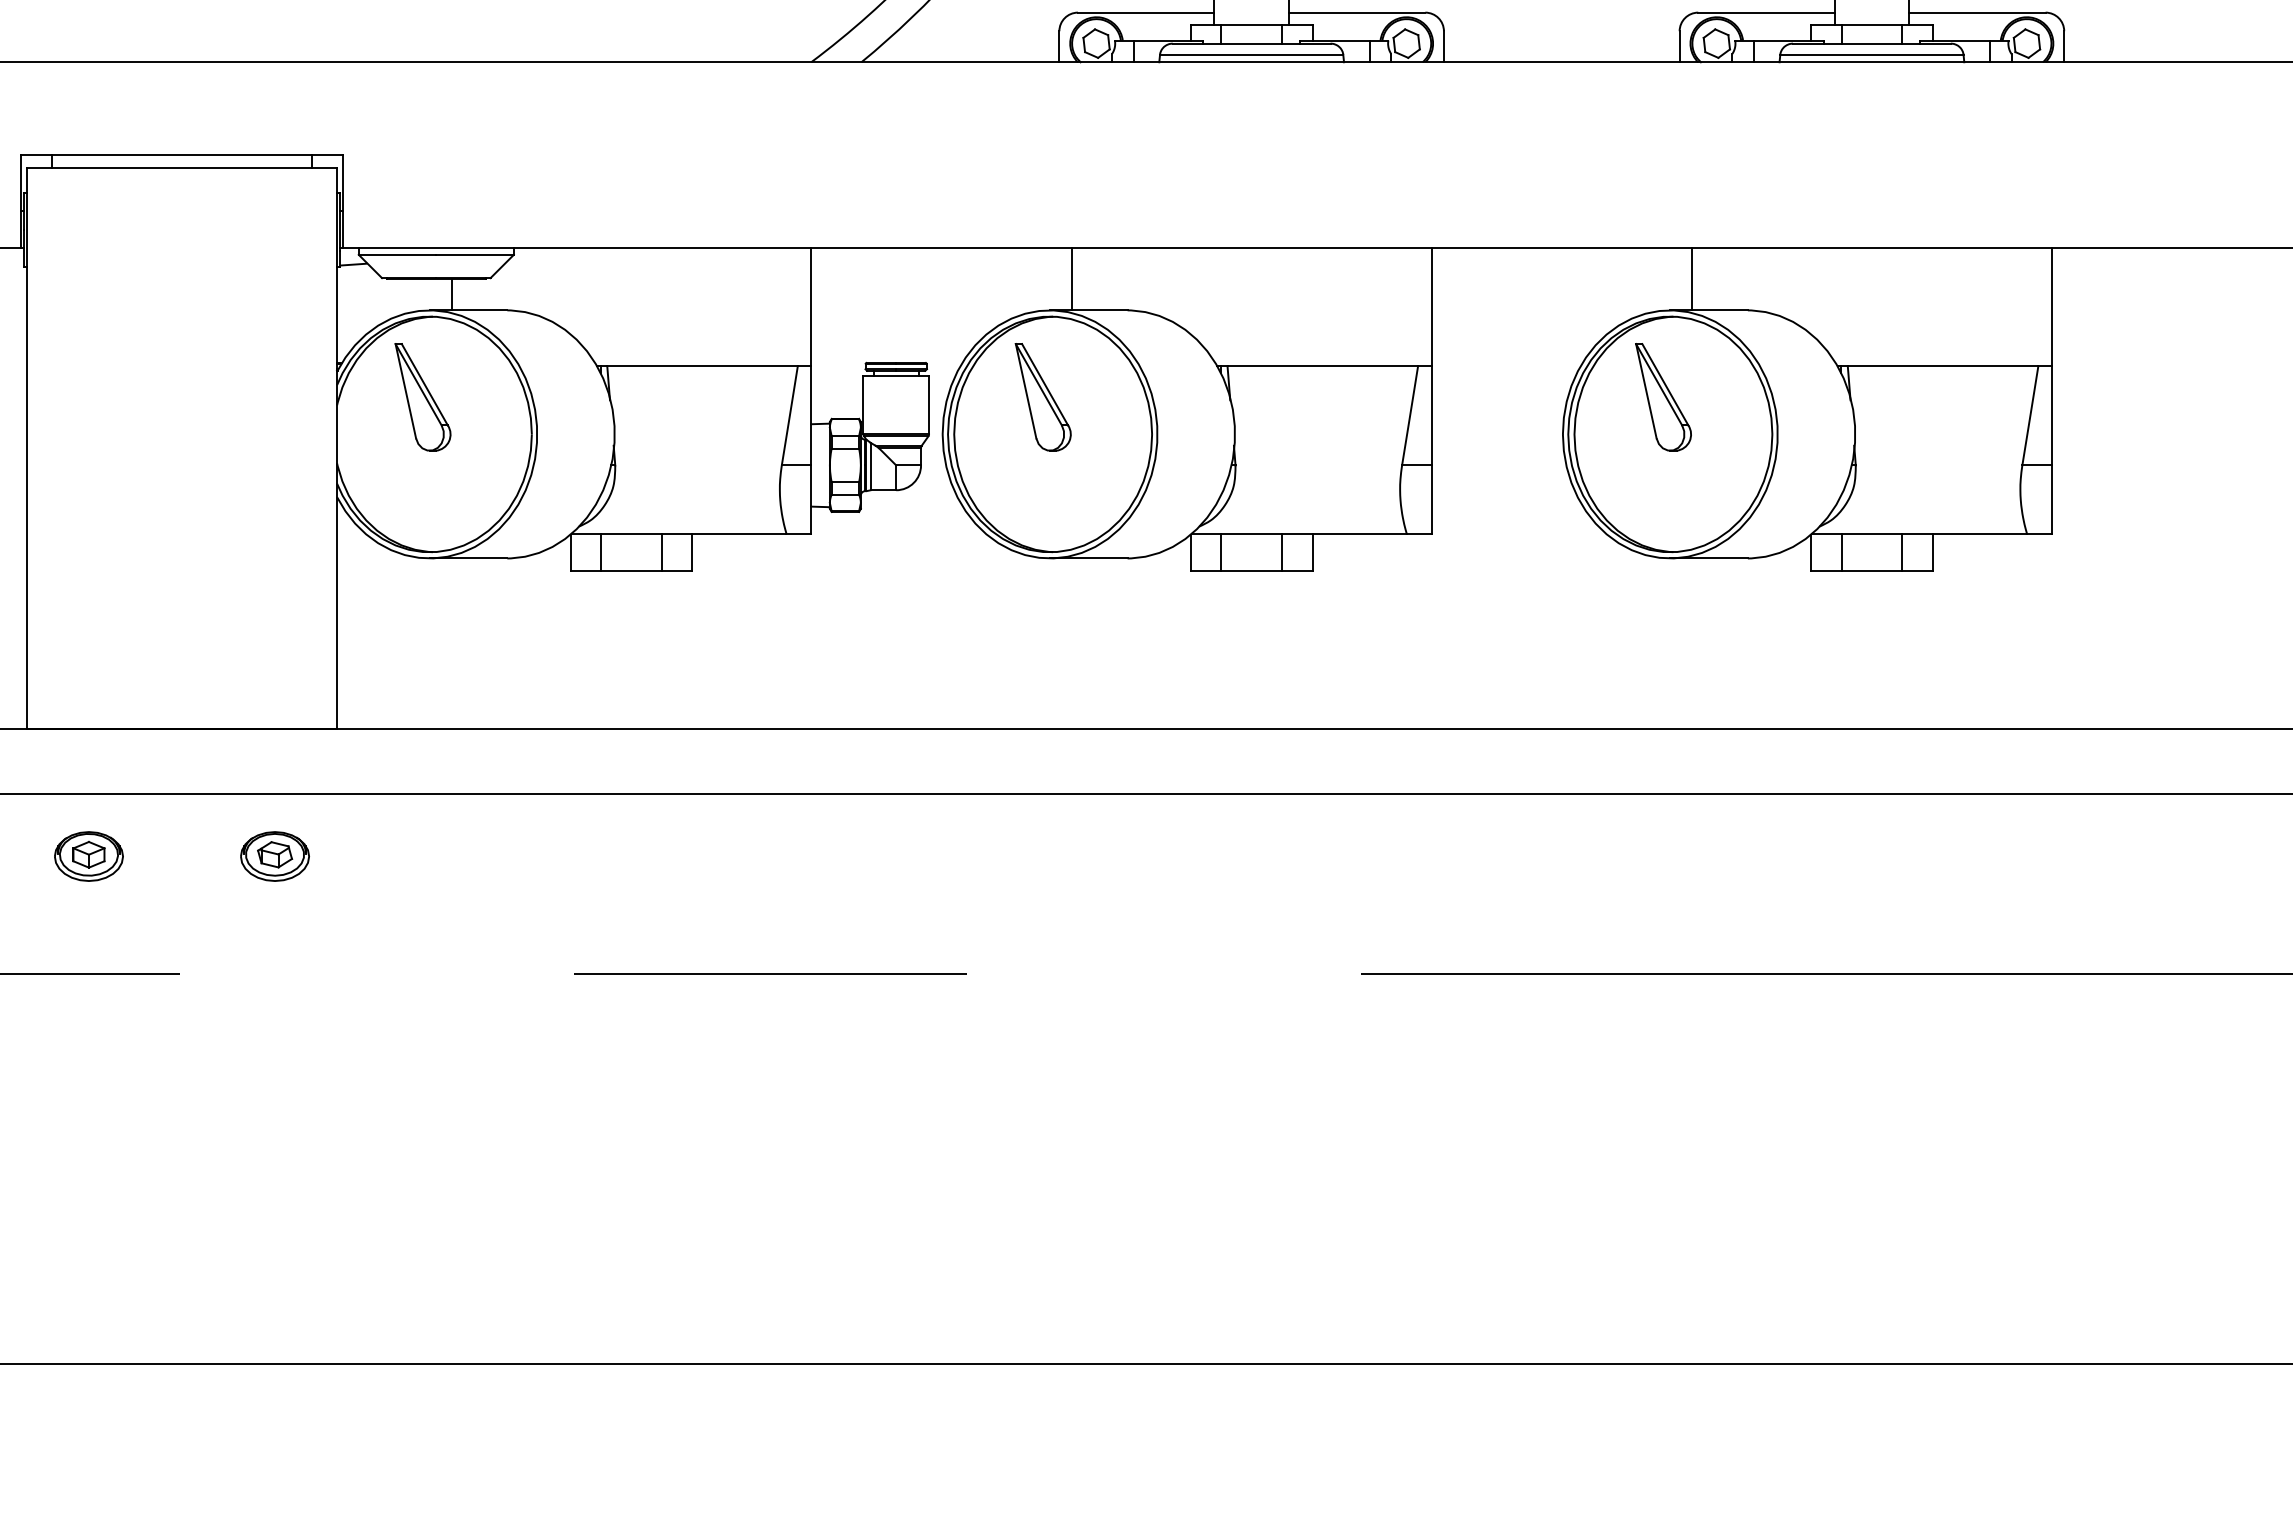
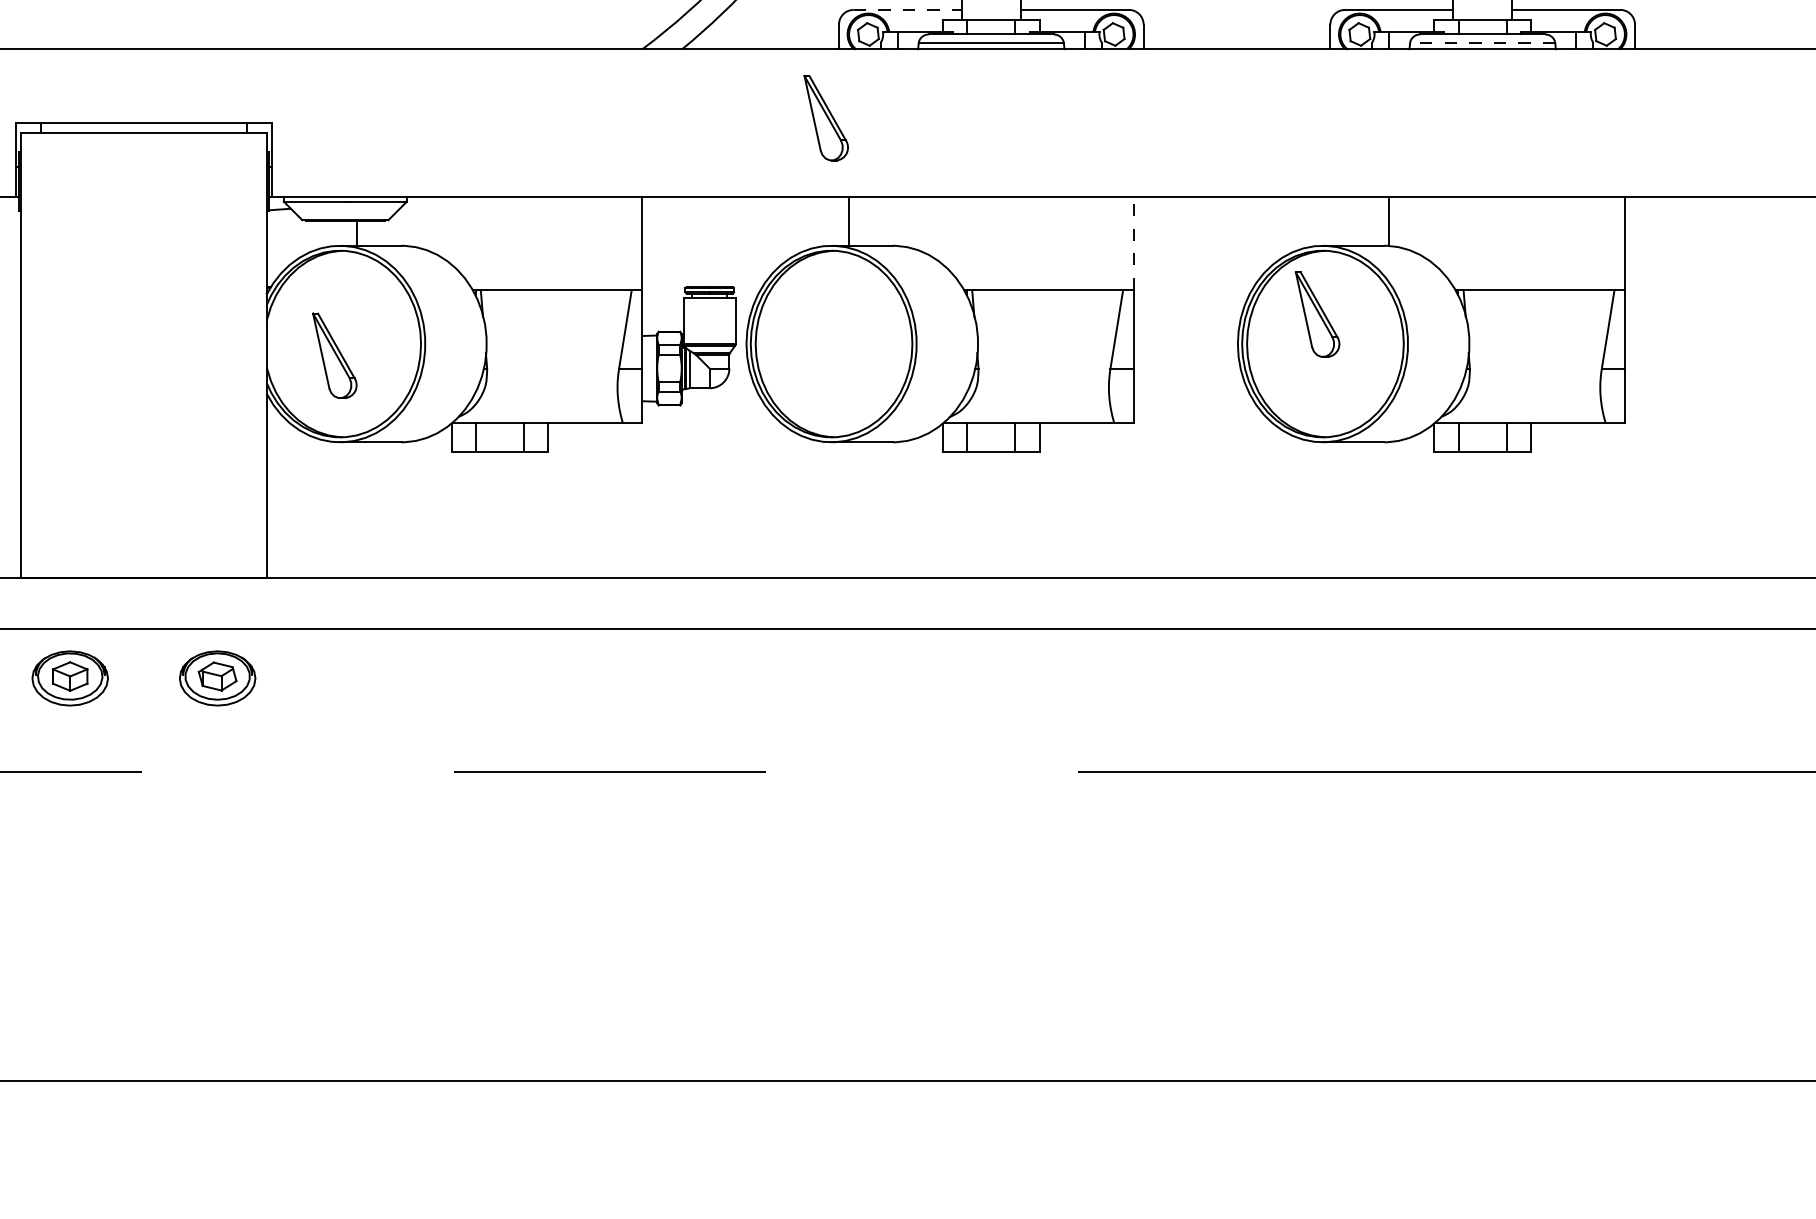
line: (1146, 12) -> (908, 9), solid -> dashed
line: (1871, 54) -> (1482, 43), solid -> dashed
line: (1692, 279) -> (1388, 221), moved
line: (1431, 307) -> (1133, 243), solid -> dashed
part: (422, 397) -> (334, 355), moved
part: (1042, 397) -> (825, 118), moved
part: (88, 856) -> (69, 678), size x1.4
part: (274, 856) -> (217, 678), size x1.4

